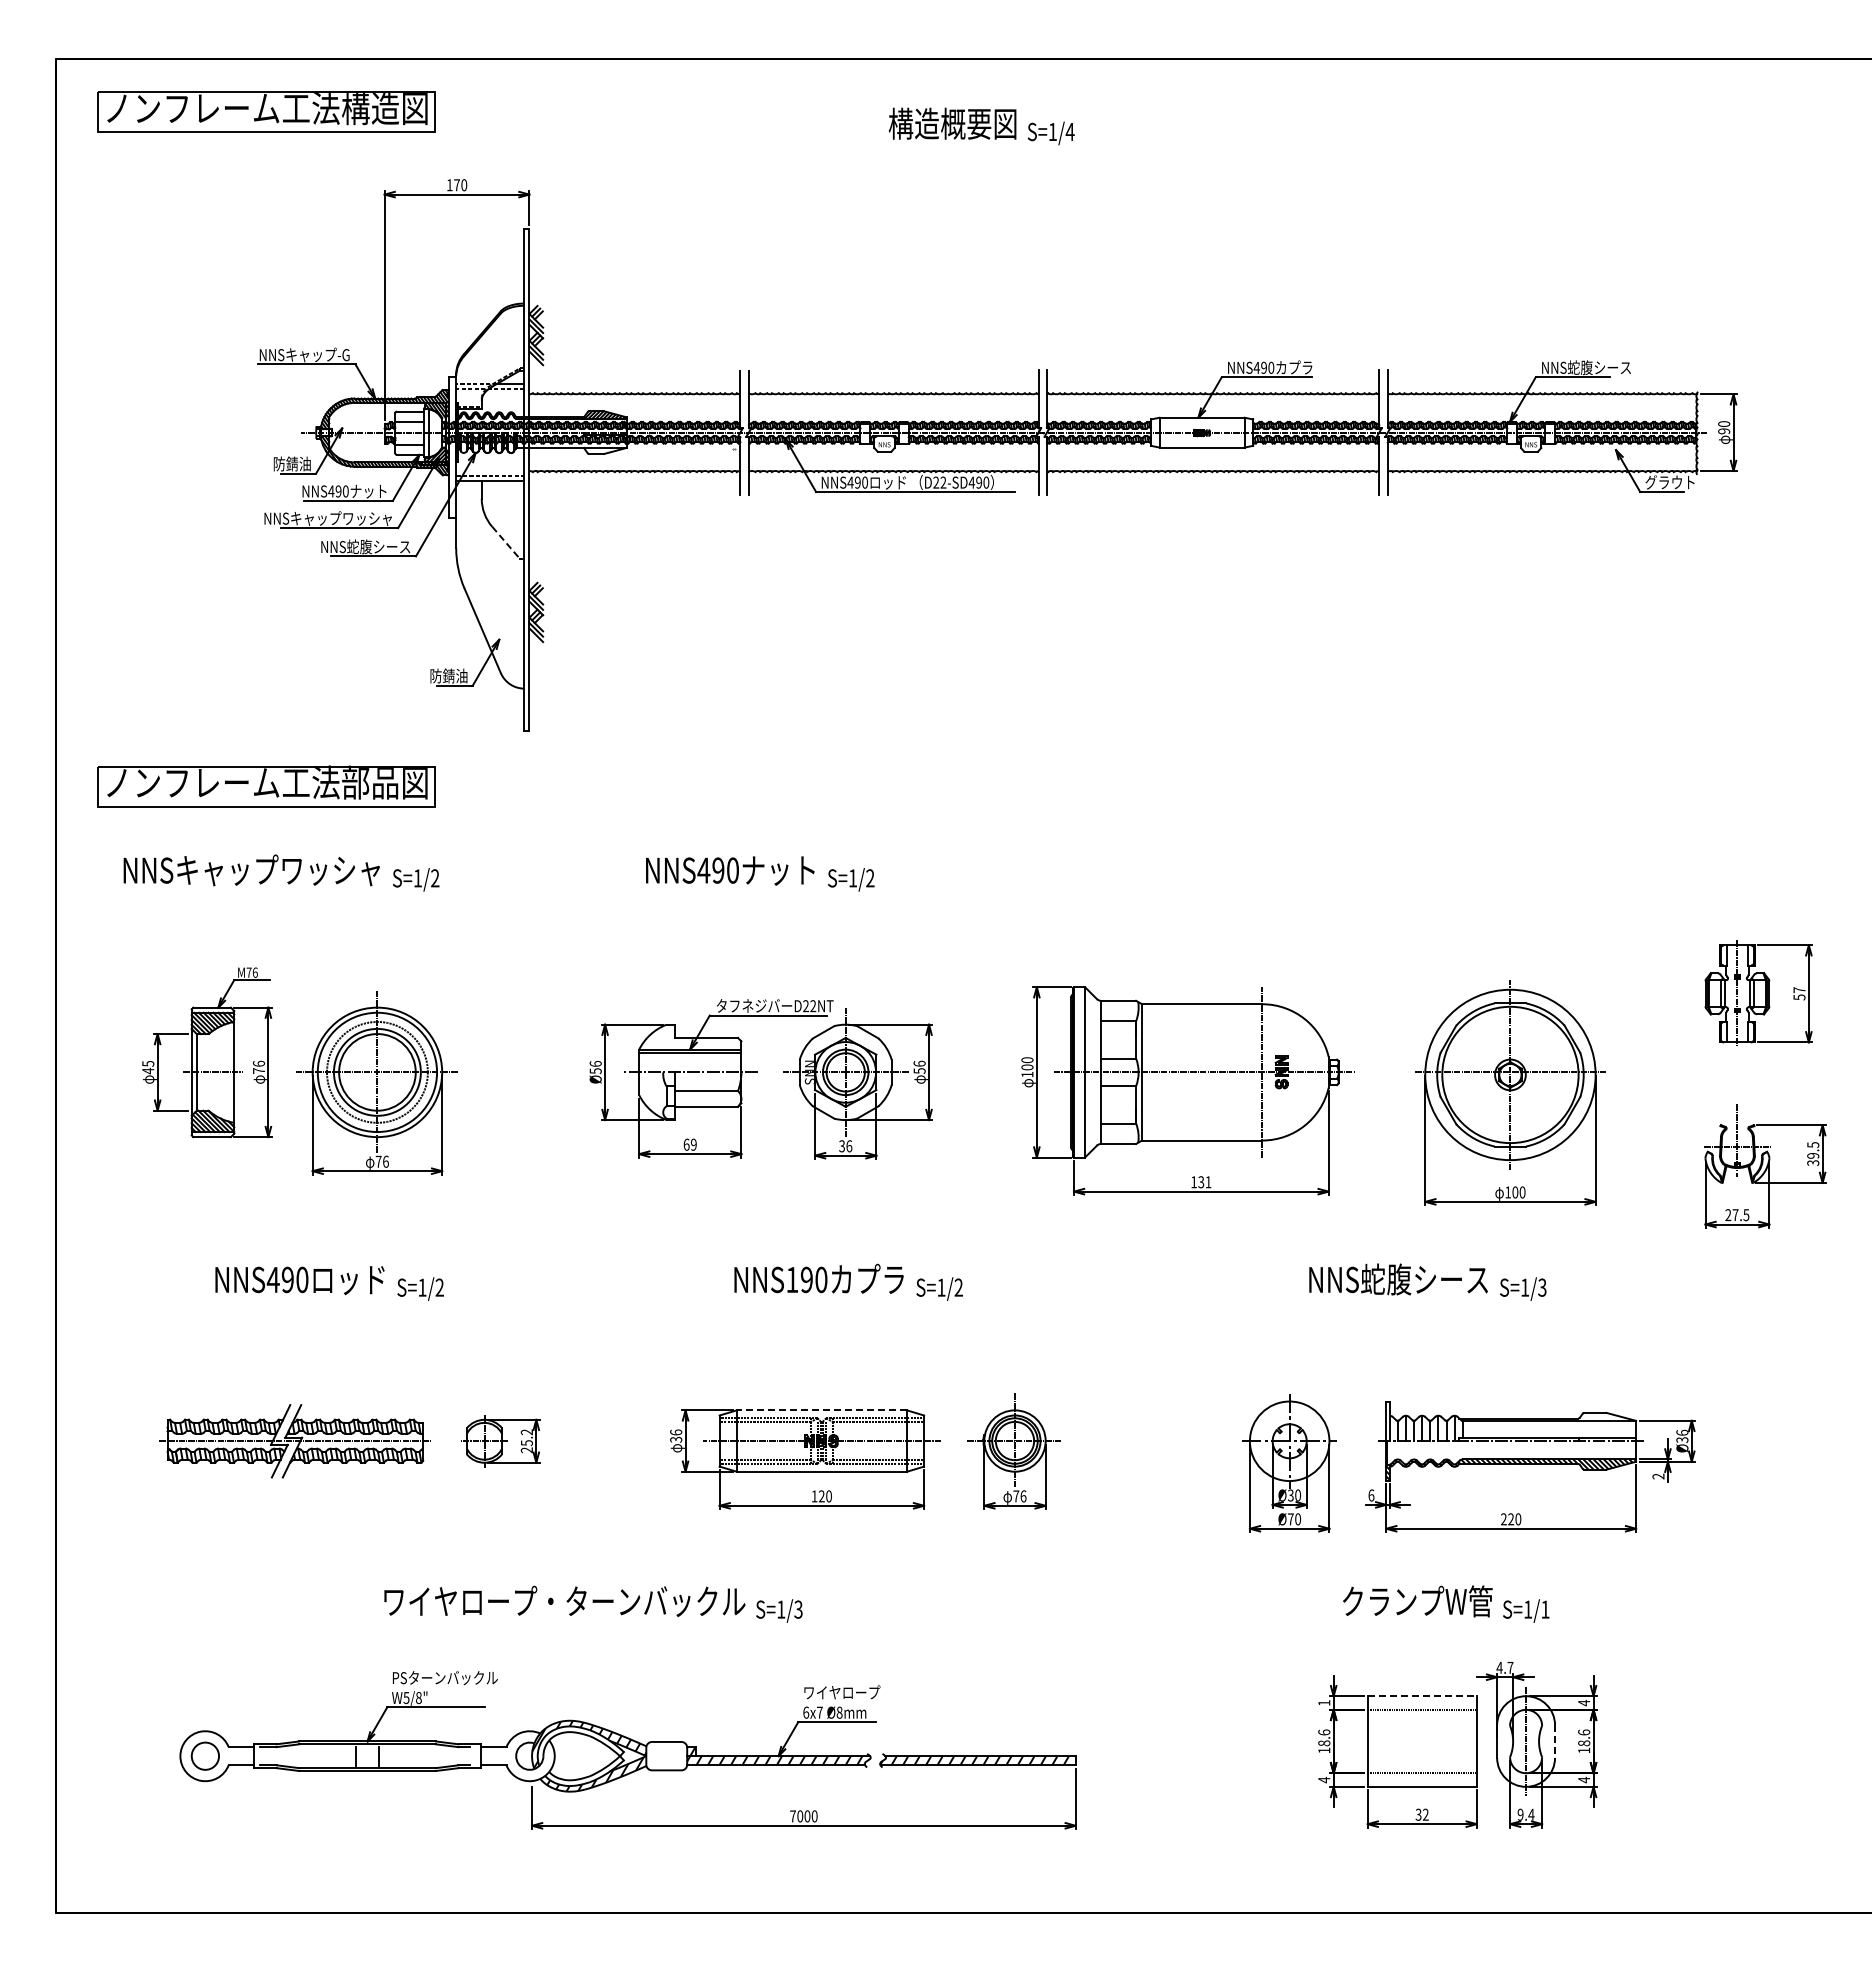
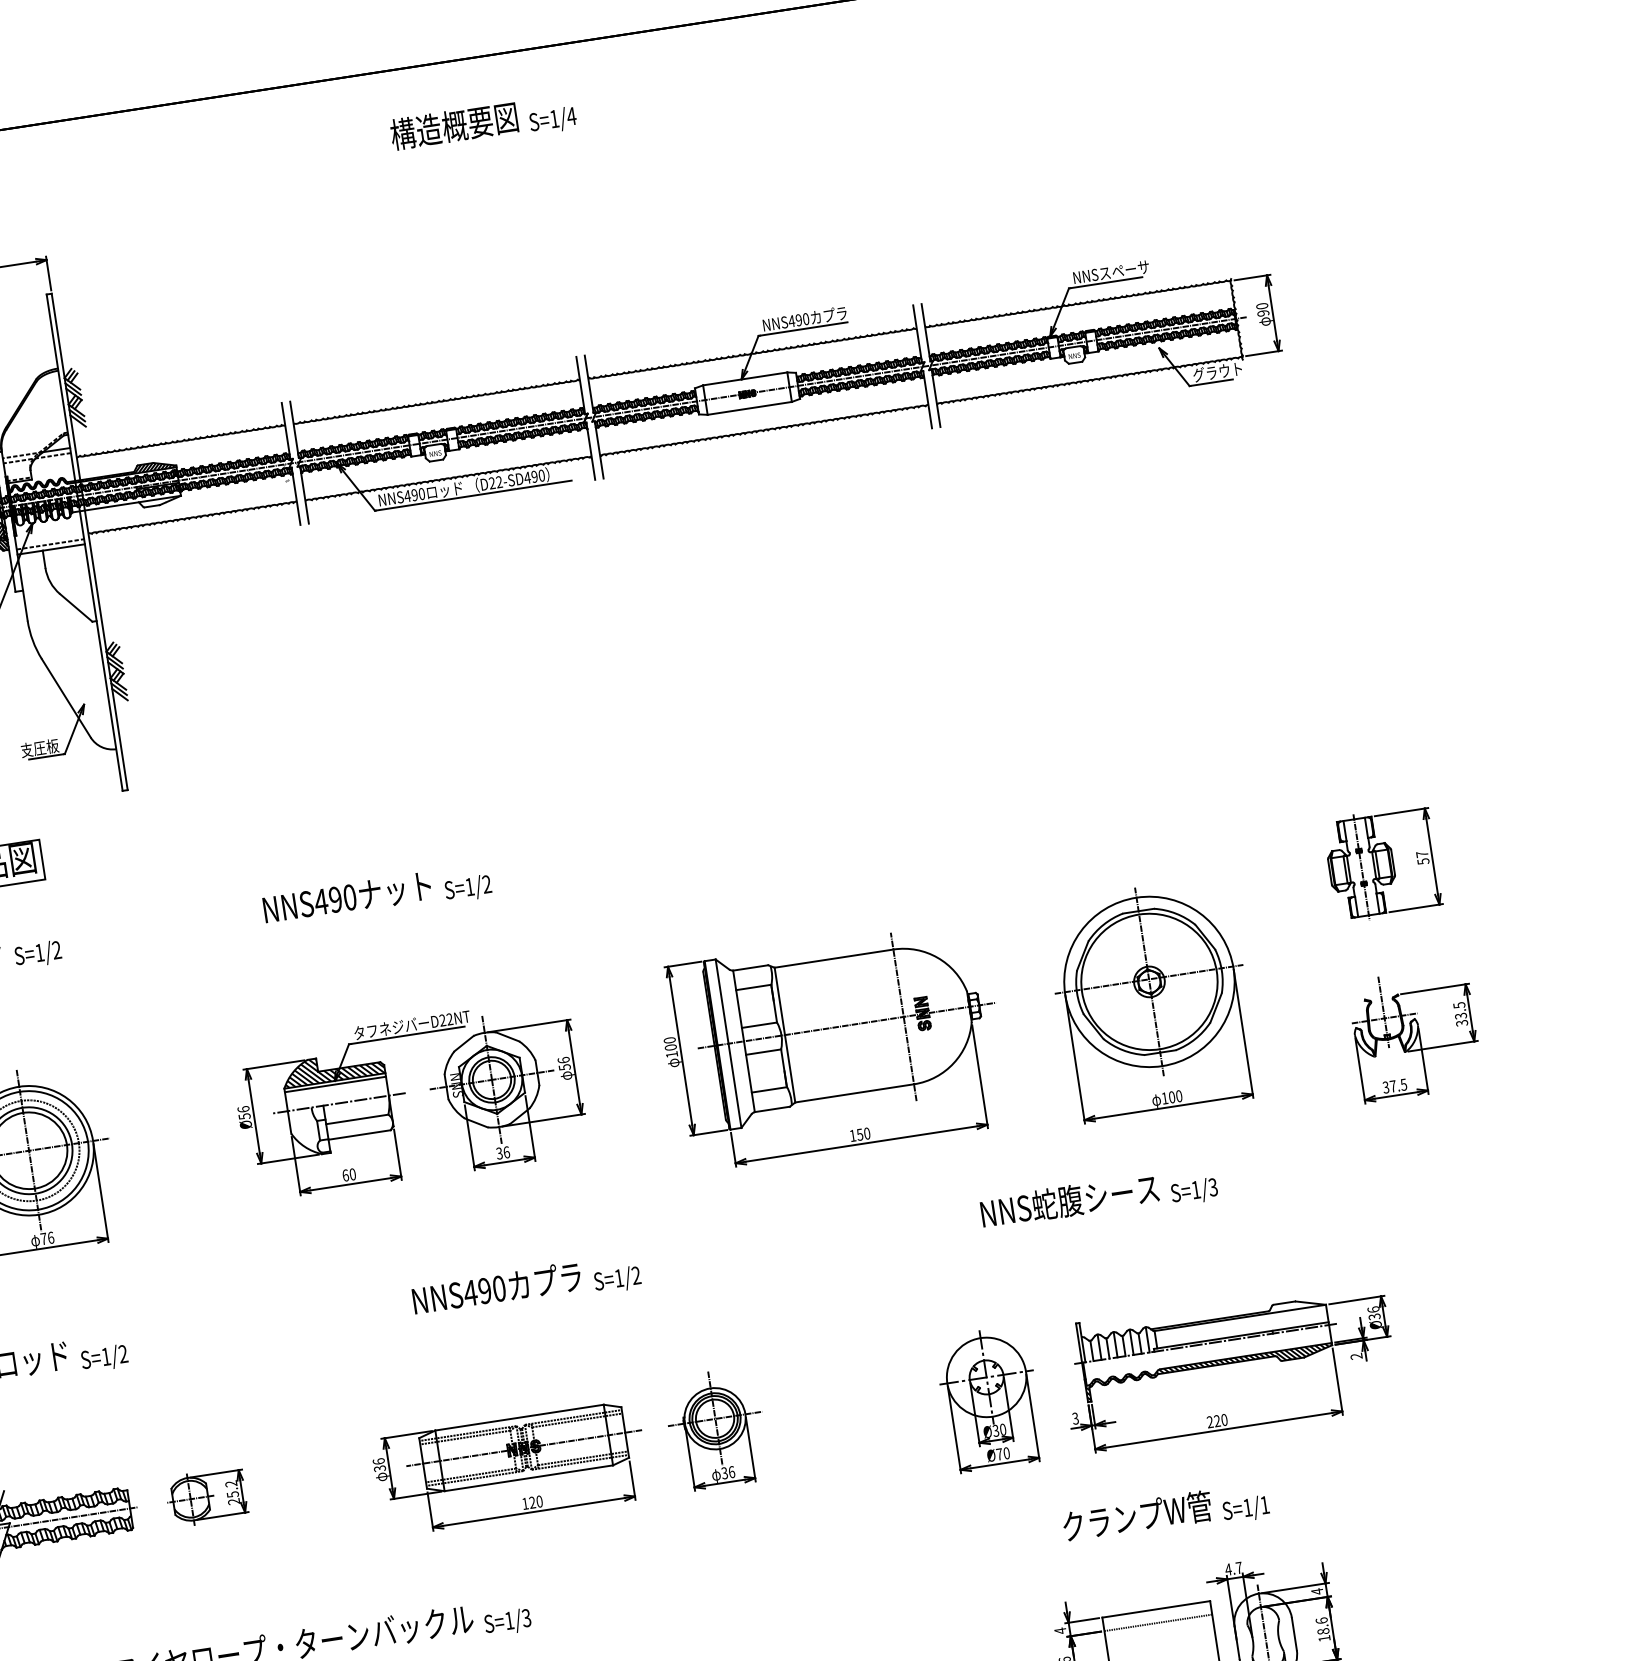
text: (1598, 367) -> (1129, 269), NNS蛇腹シース -> NNSスペーサ
line: (506, 543) -> (76, 608), dashed -> solid
text: (448, 675) -> (39, 747), 防錆油 -> 支圧板
hatch: (691, 1036) -> (334, 1067), added
text: (693, 1144) -> (352, 1174), 69 -> 60
text: (1813, 1155) -> (1461, 1015), 39.5 -> 33.5
text: (1204, 1182) -> (863, 1134), 131 -> 150
text: (1728, 1215) -> (1386, 1087), 27.5 -> 37.5
text: (791, 1279) -> (469, 1292), NNS190 -> NNS490
line: (821, 1410) -> (519, 1417), dashed -> solid
text: (1371, 1495) -> (1075, 1418), 6 -> 3
text: (1016, 1496) -> (724, 1473), 76 -> 36
line: (1422, 1696) -> (1156, 1609), dashed -> solid
text: (1324, 1702) -> (1060, 1630), 1 -> 4
line: (1555, 1742) -> (1294, 1634), dashed -> solid

